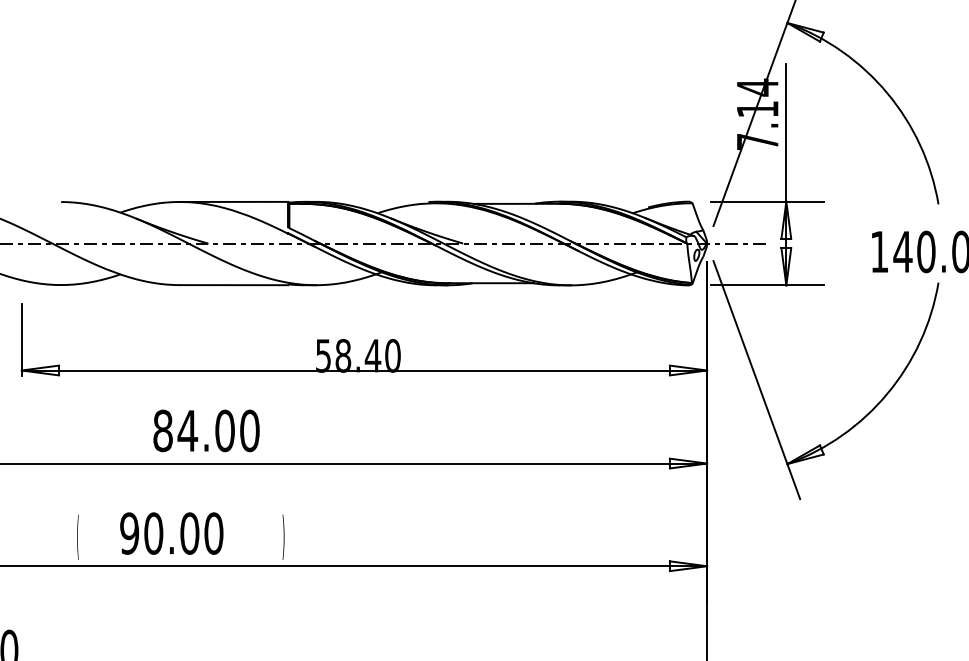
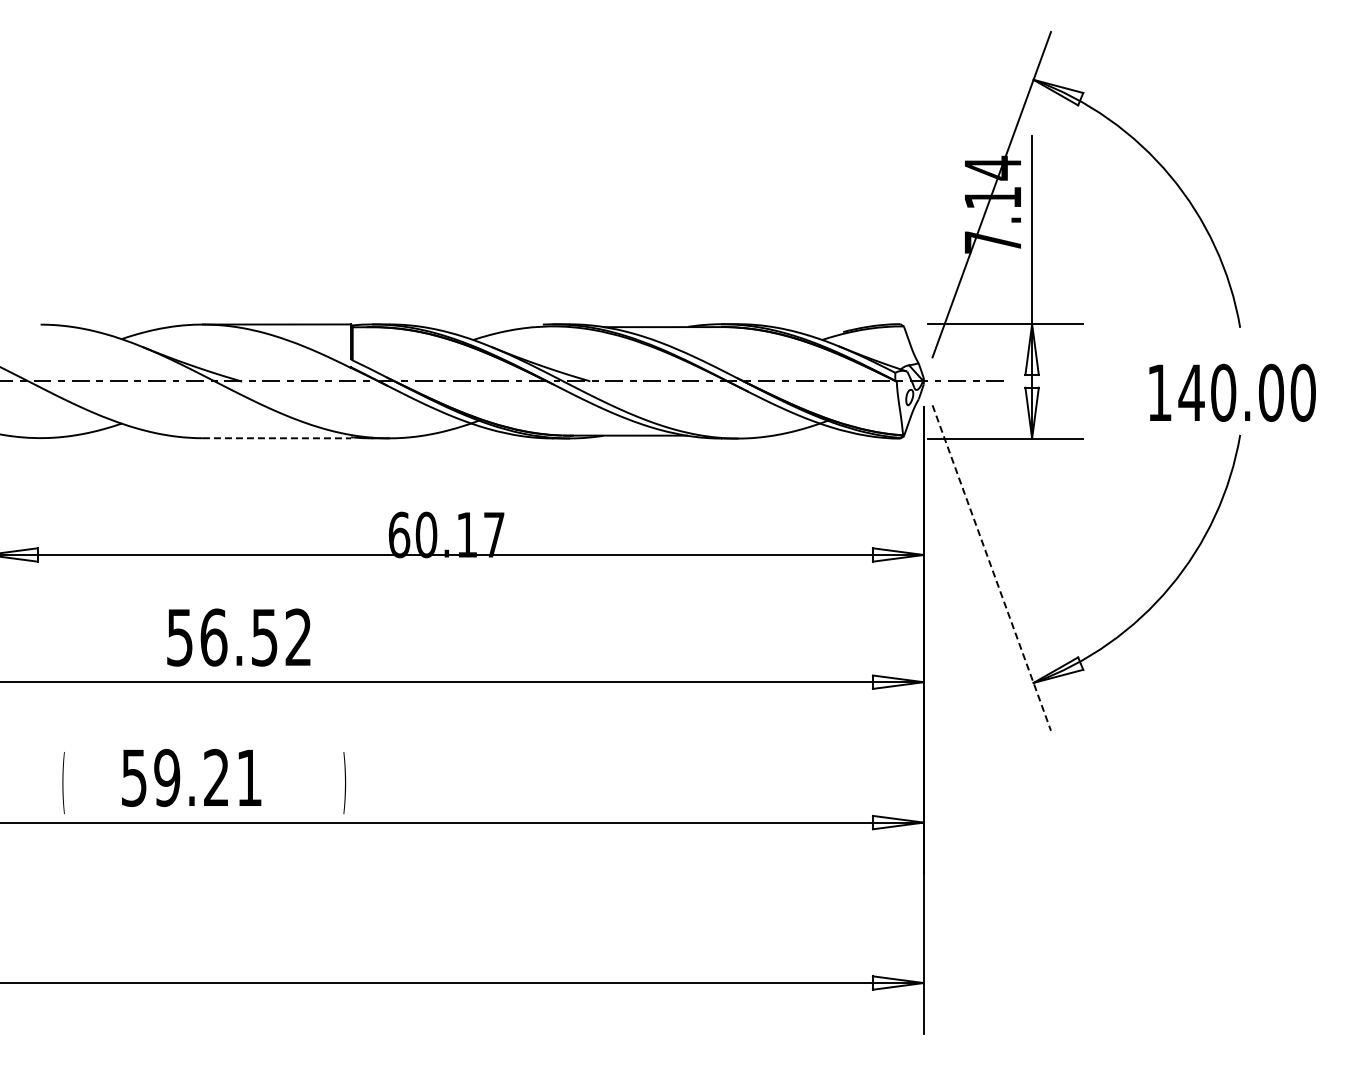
line: (234, 285) -> (277, 438), solid -> dashed
text: (358, 355) -> (446, 534), 58.40 -> 60.17
line: (756, 380) -> (991, 568), solid -> dashed
text: (206, 430) -> (239, 637), 84.00 -> 56.52
text: (171, 533) -> (191, 777), 90.00 -> 59.21

